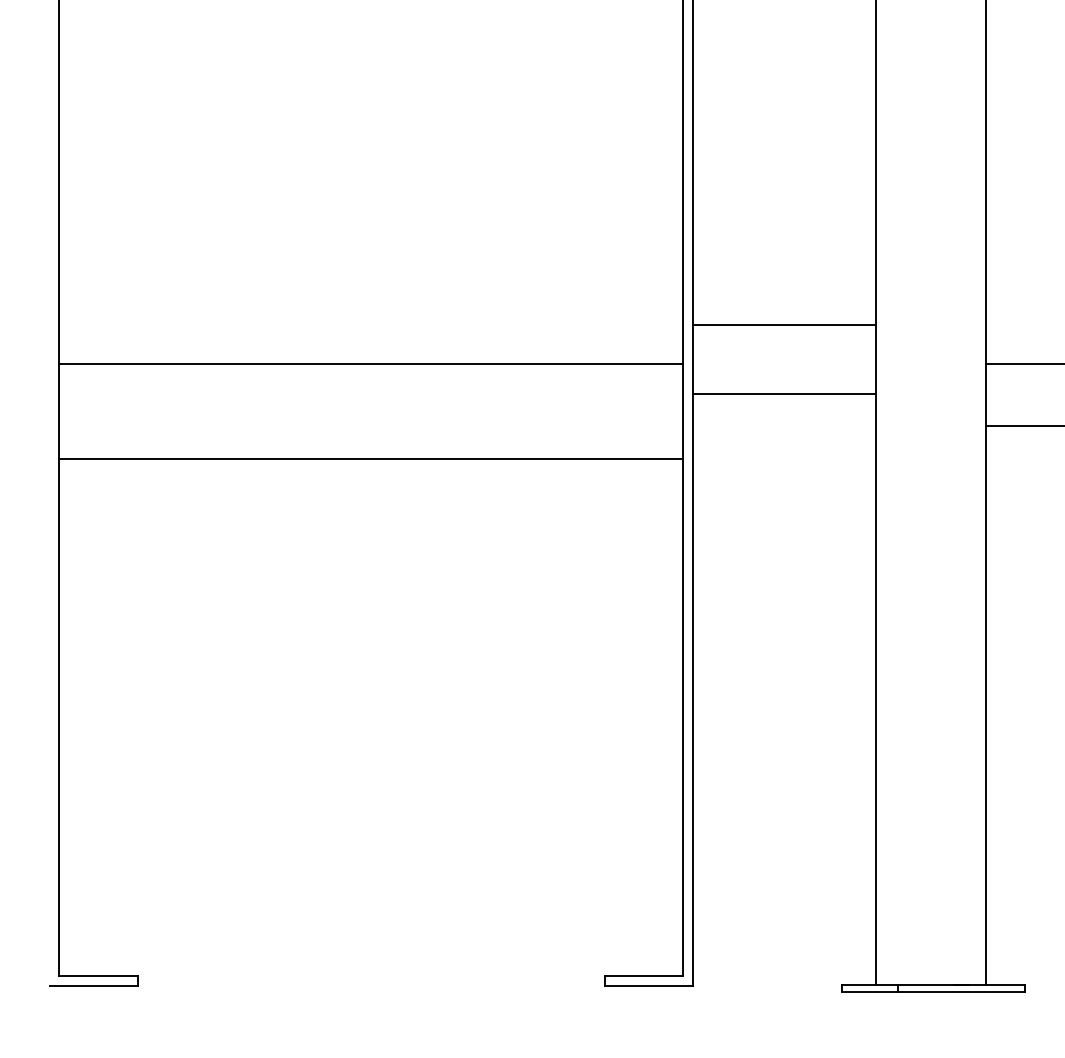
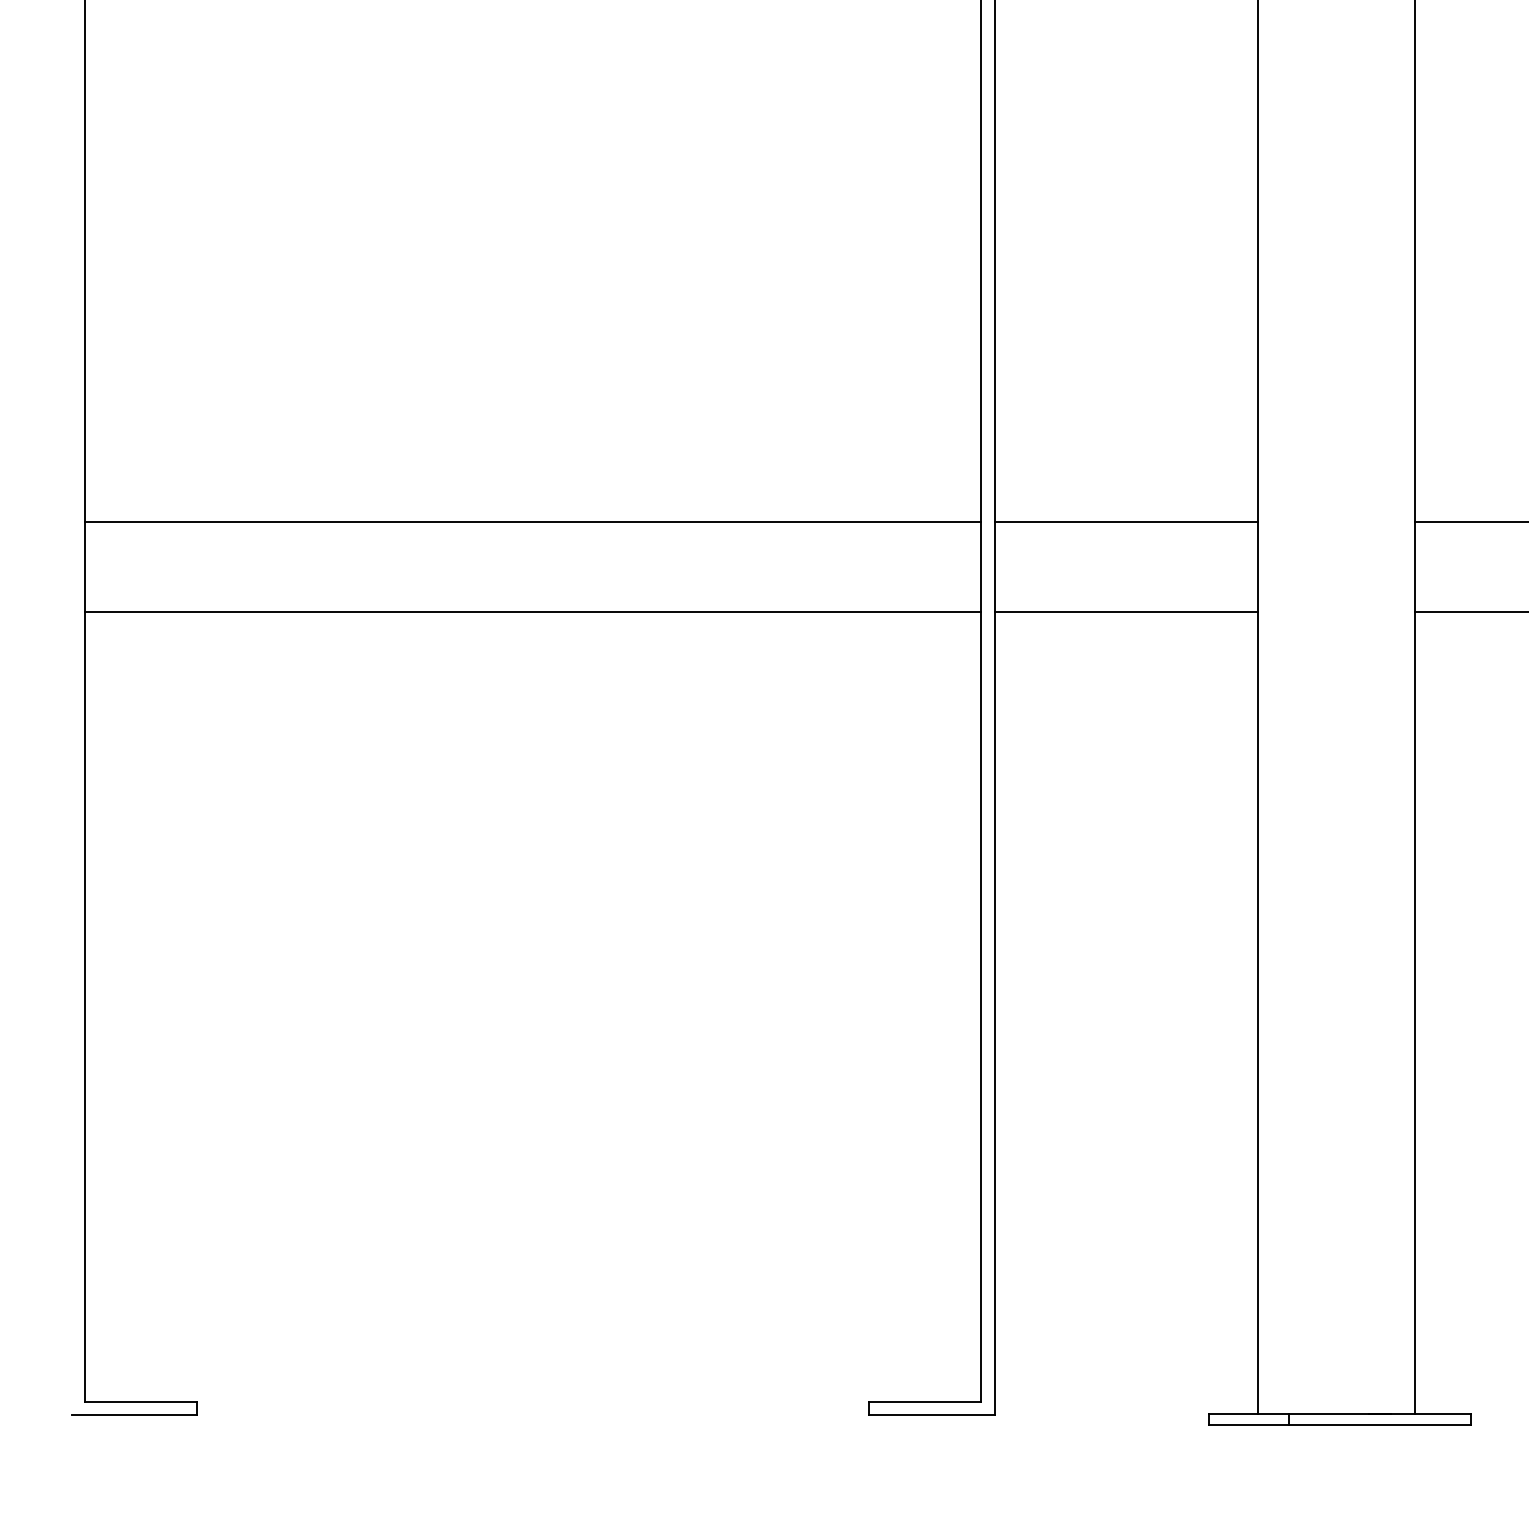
line: (784, 324) -> (1126, 521), moved
line: (784, 394) -> (1126, 612), moved
line: (371, 459) -> (533, 612), moved

